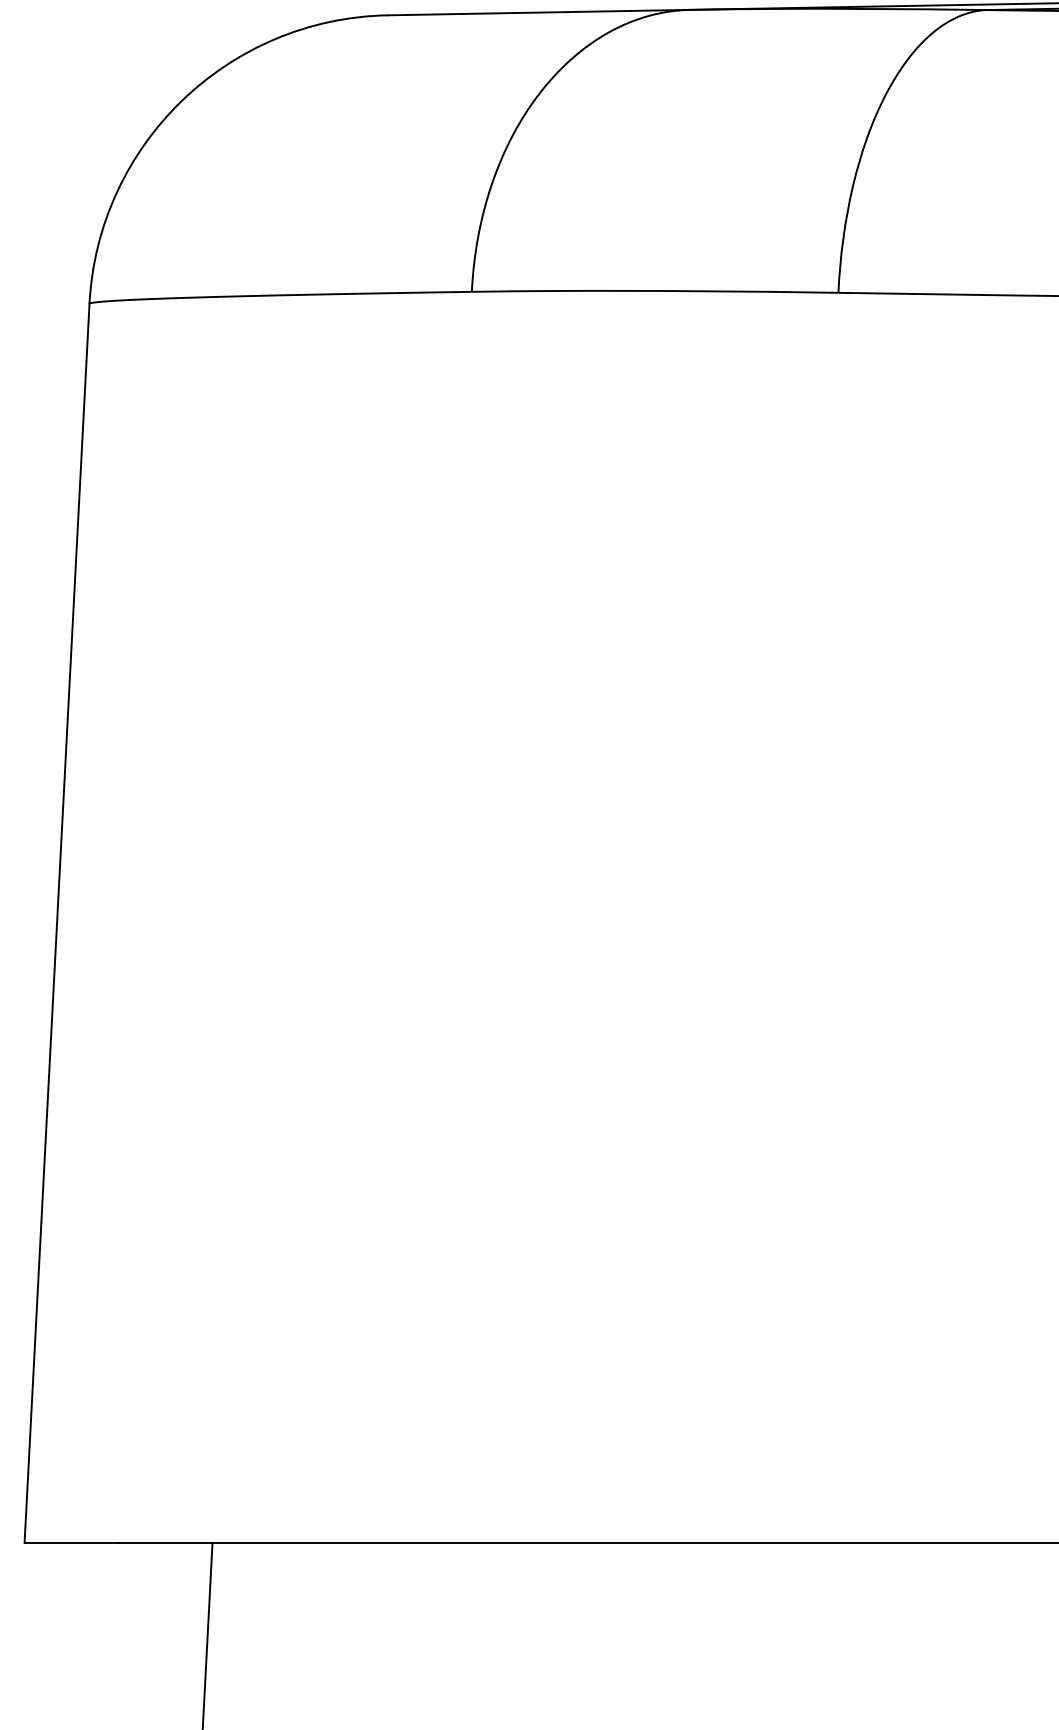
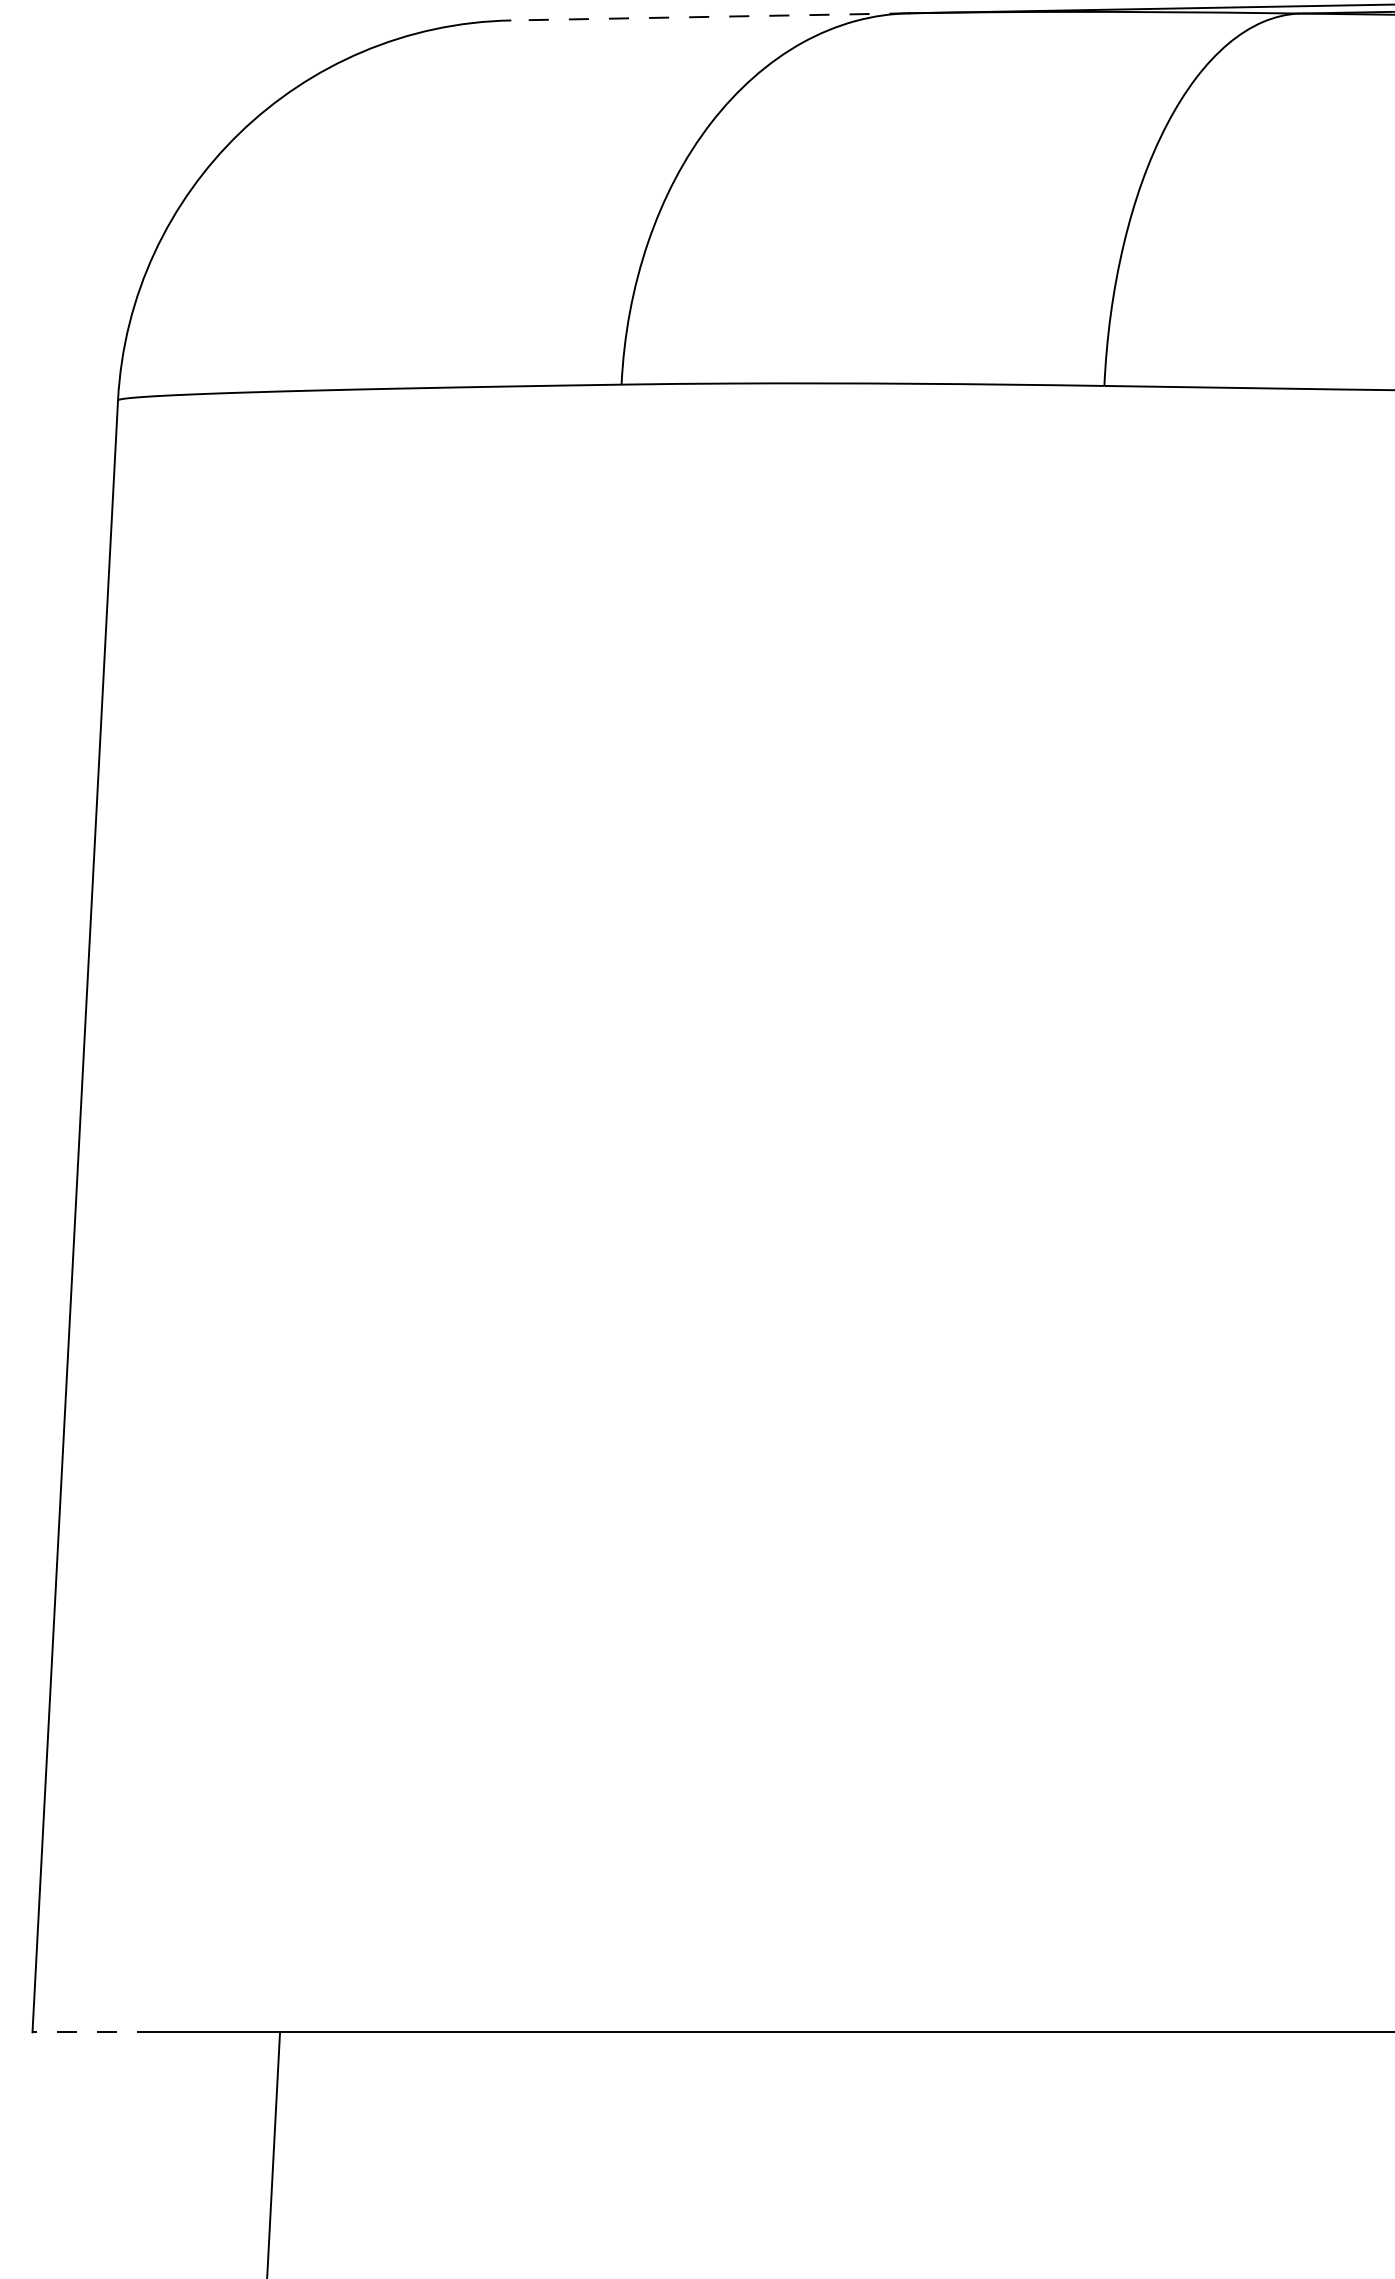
line: (538, 12) -> (709, 16), solid -> dashed
line: (71, 1543) -> (94, 2032), solid -> dashed

